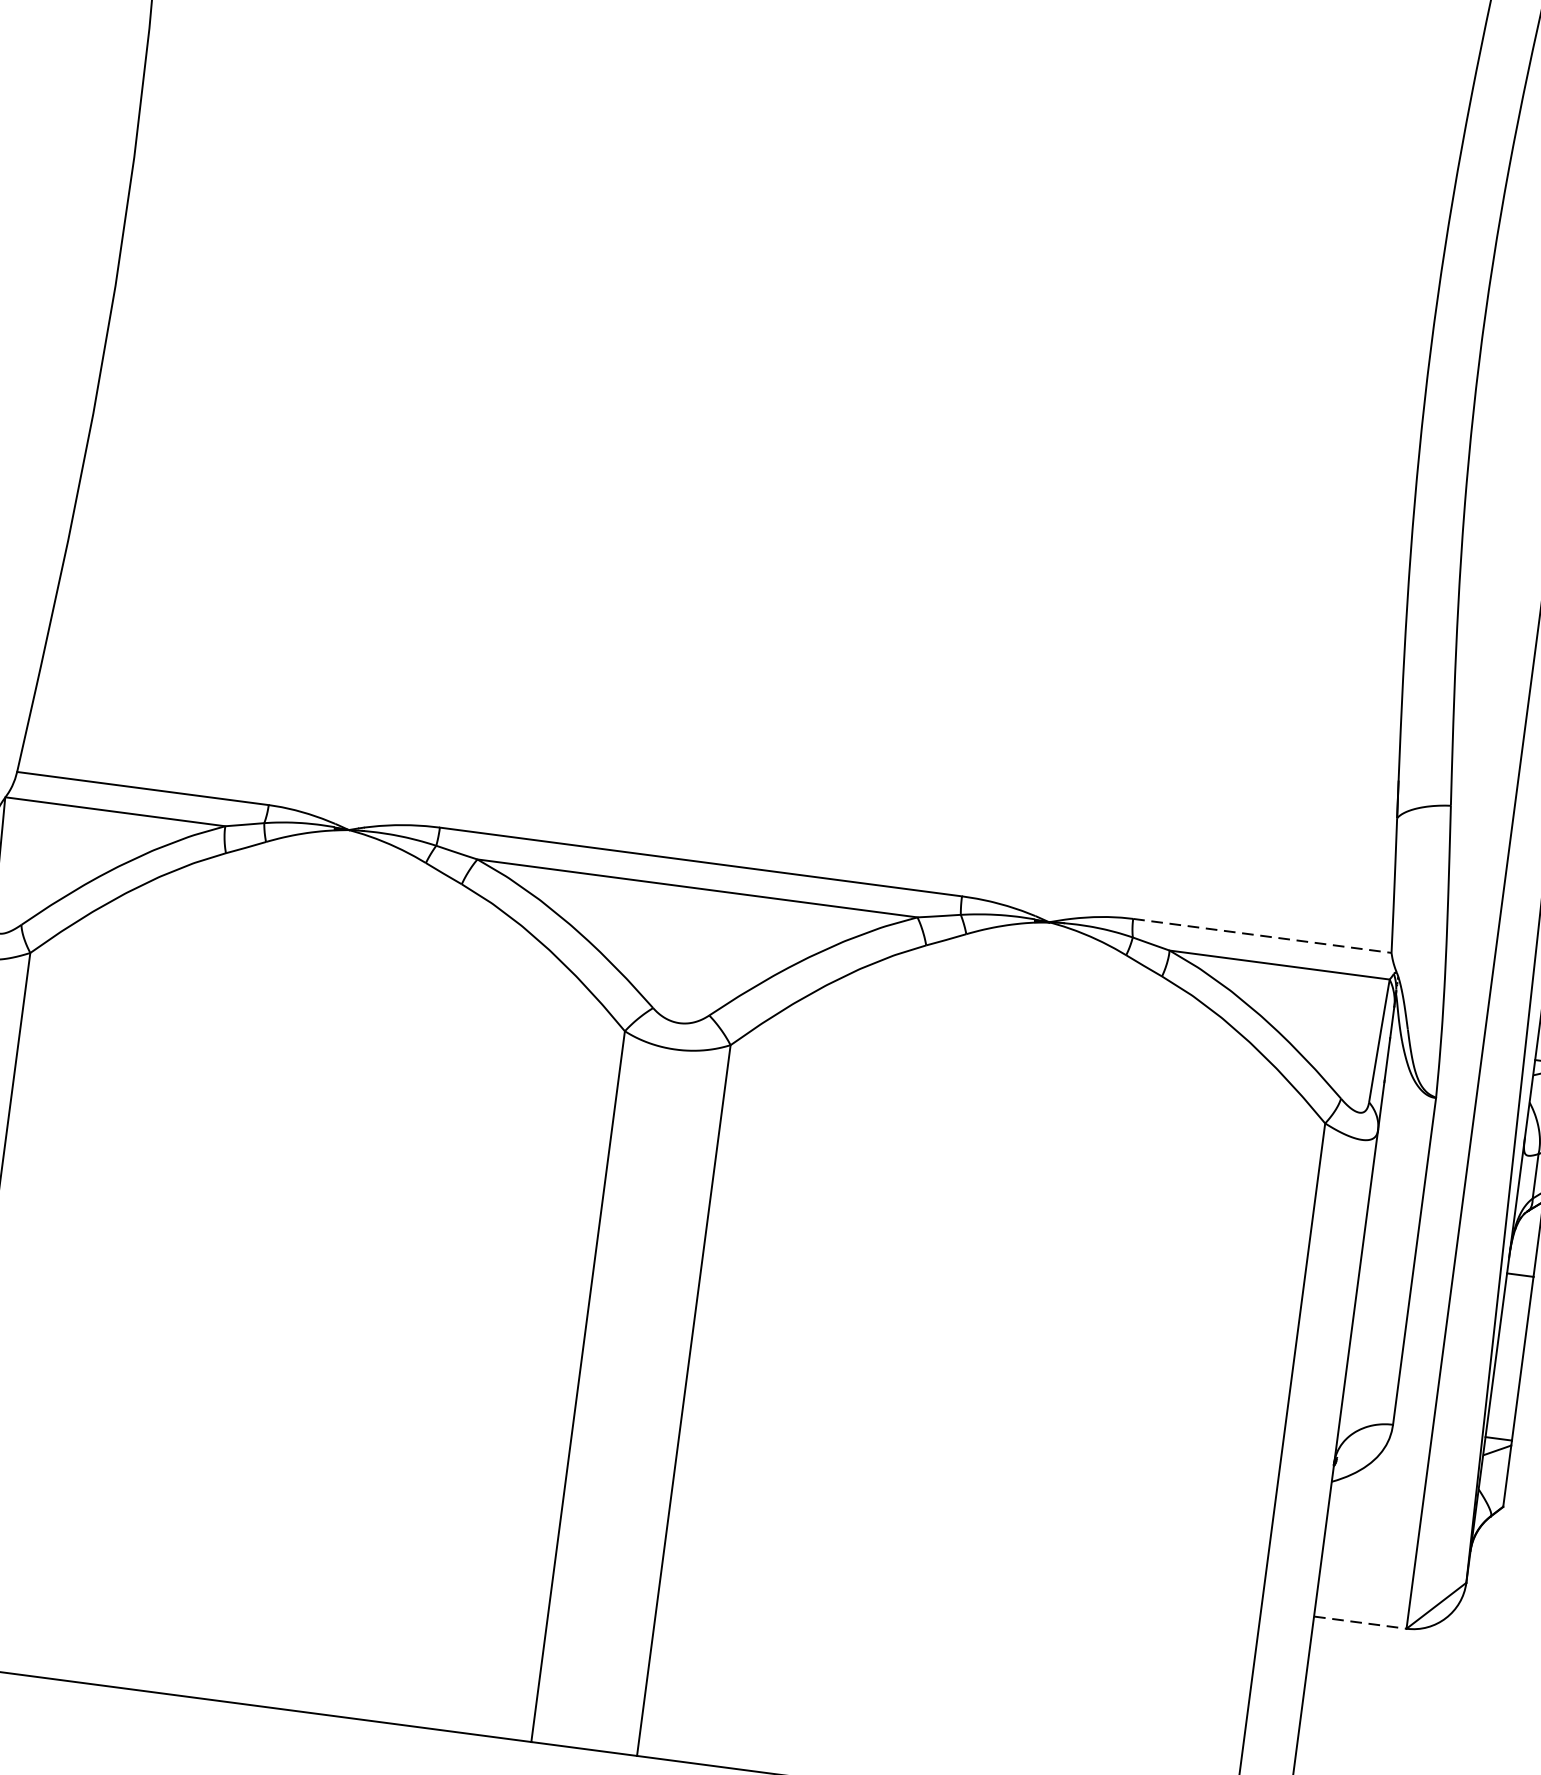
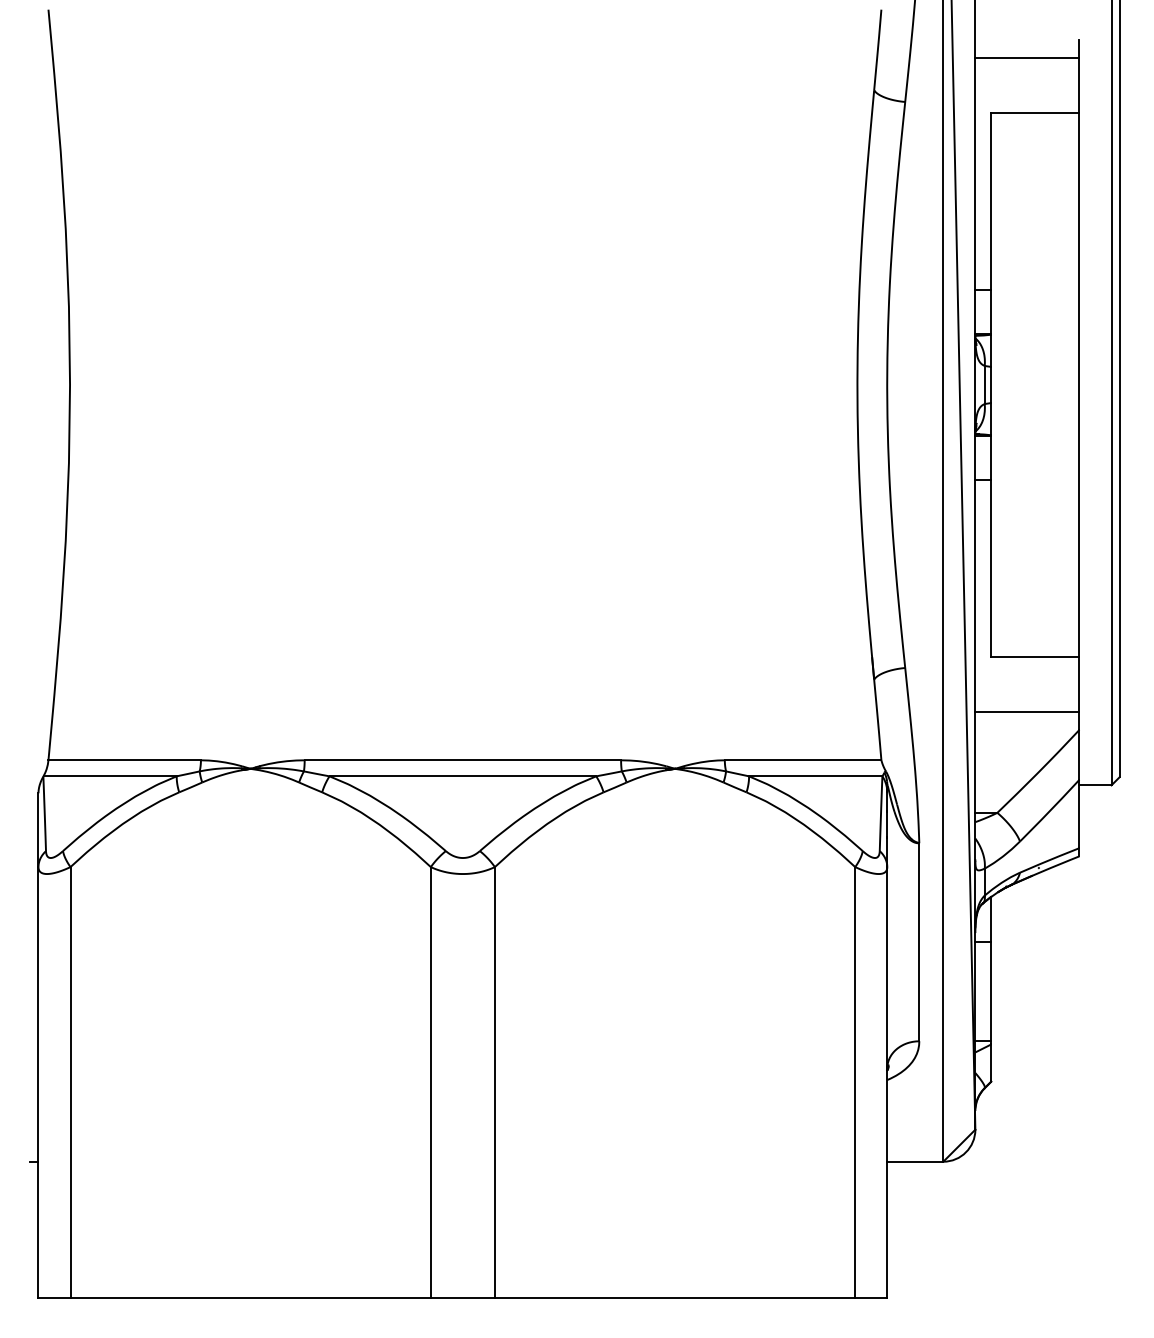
line: (1262, 936) -> (803, 760), dashed -> solid
line: (1360, 1622) -> (915, 1161), dashed -> solid

